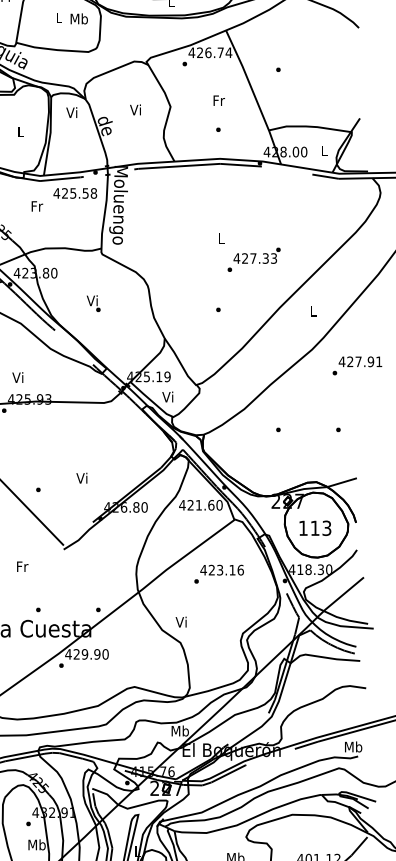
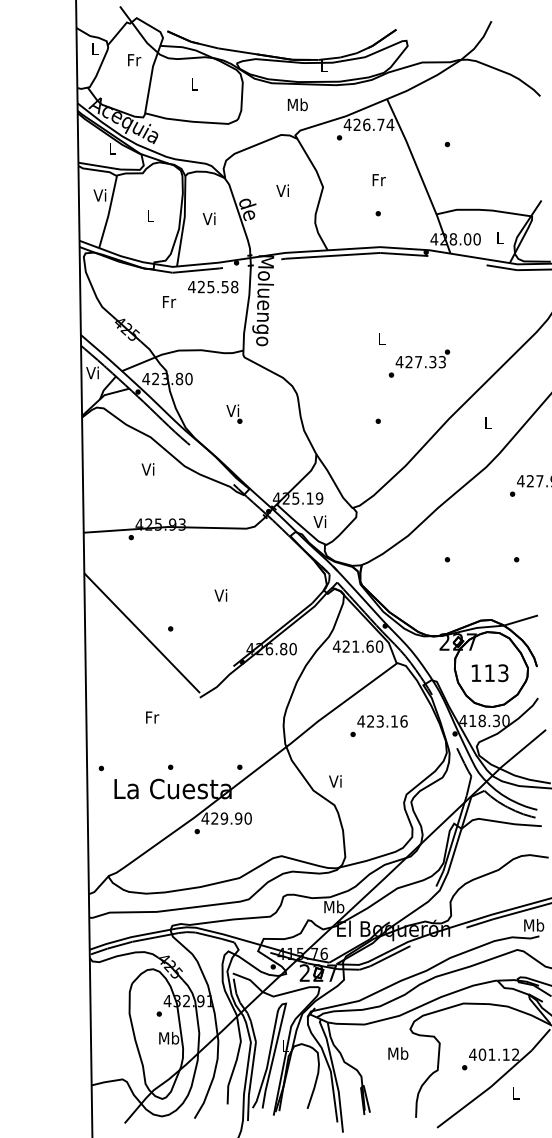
text: (79, 18) -> (297, 104), moved
text: (71, 112) -> (208, 218), moved
text: (17, 377) -> (147, 469), moved
text: (81, 478) -> (220, 595), moved

